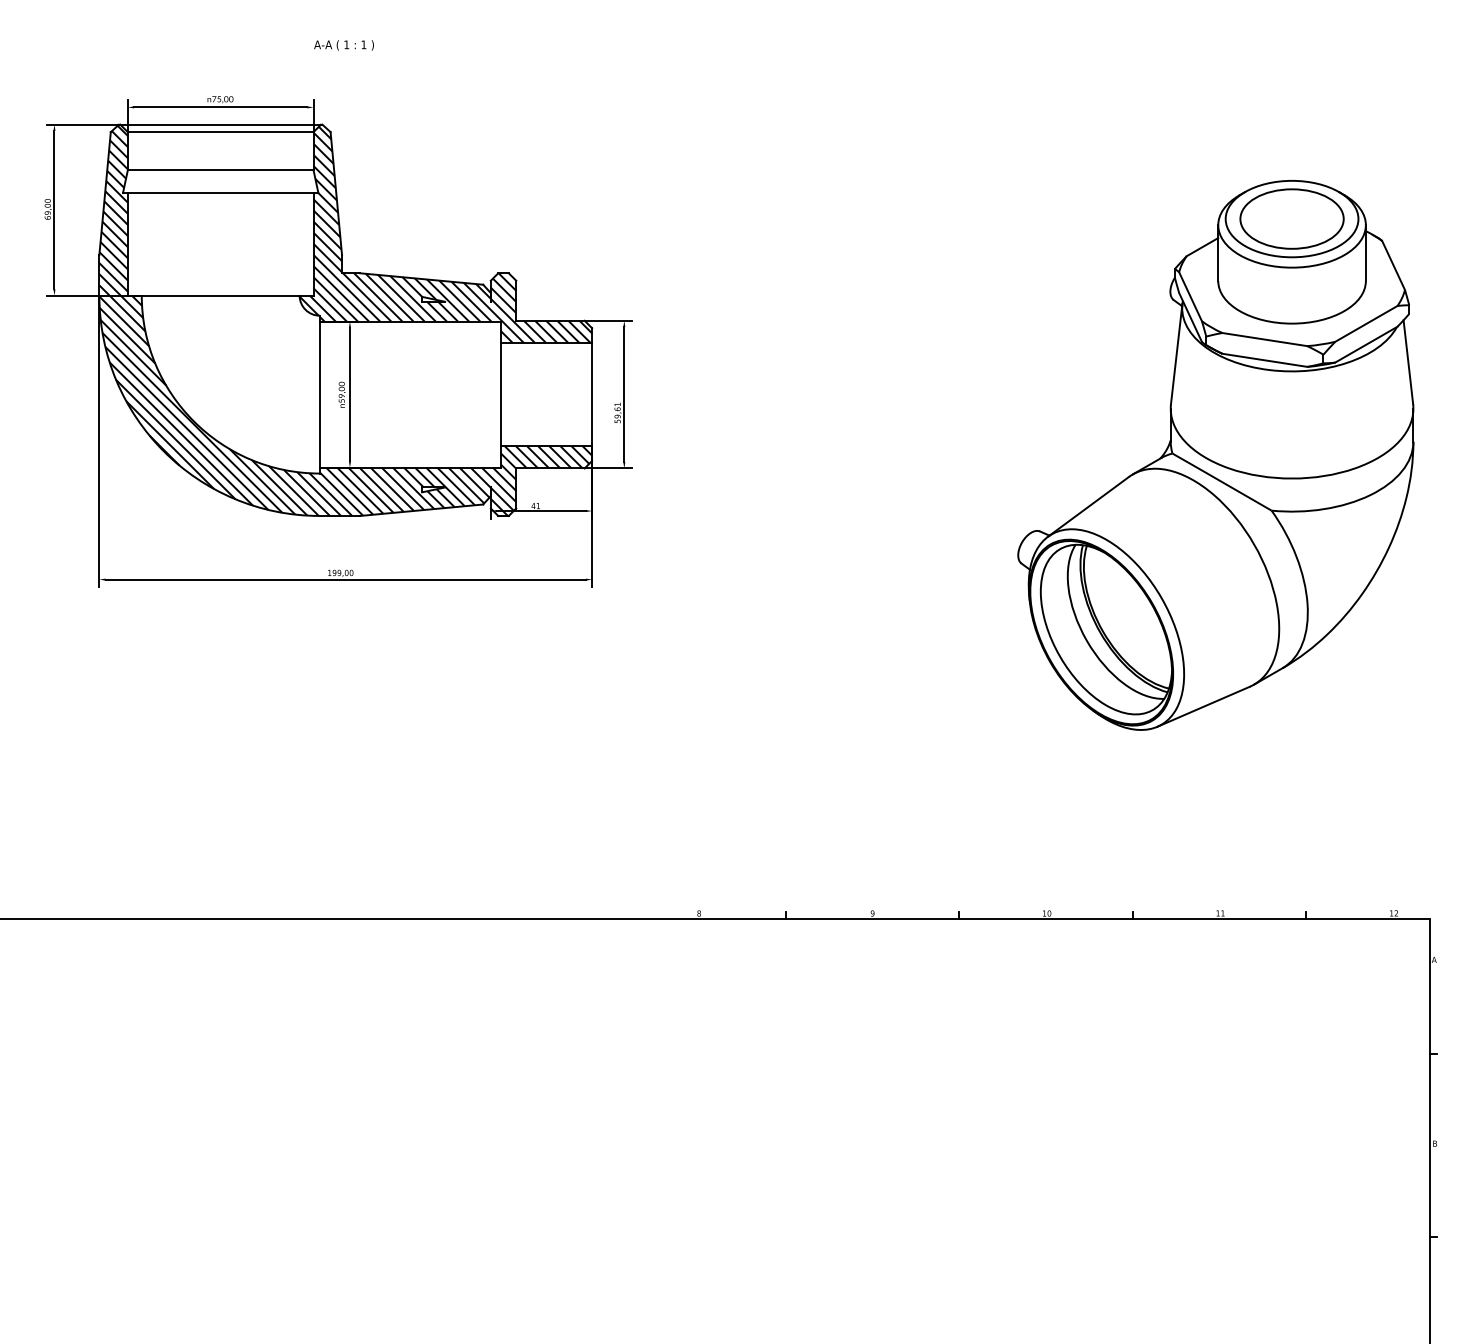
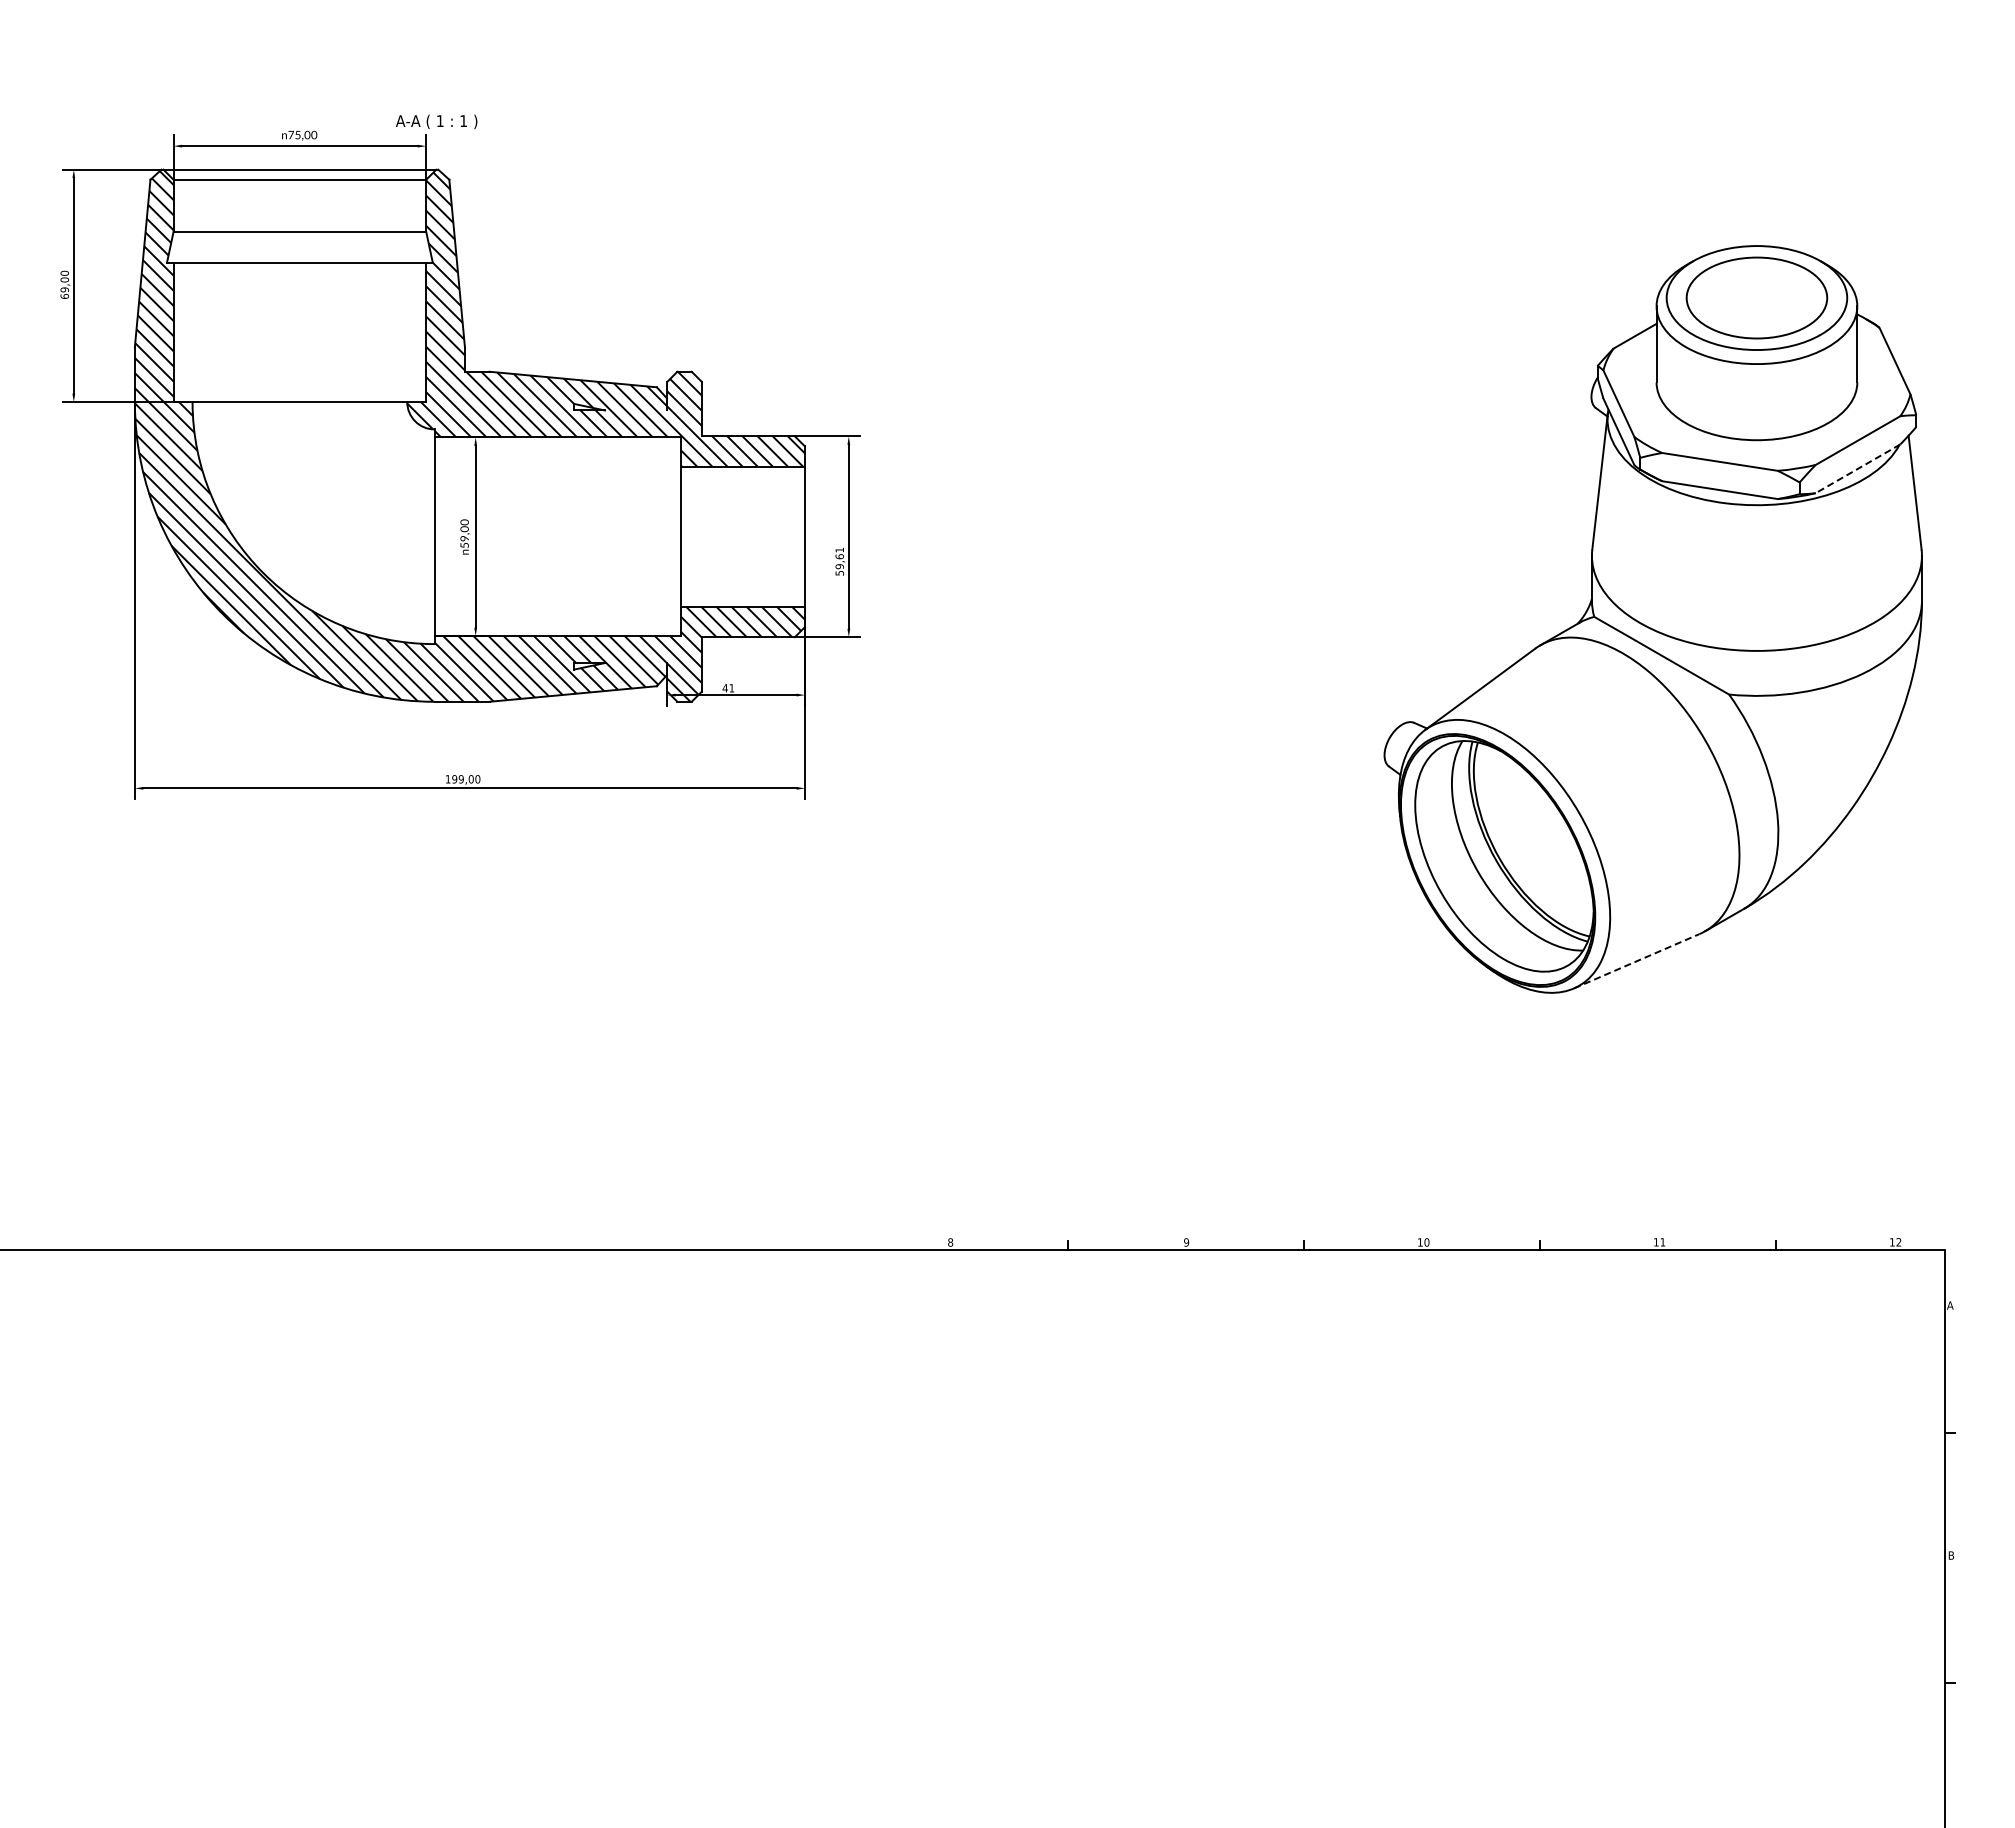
text: (343, 45) -> (436, 121), moved
line: (1366, 344) -> (1858, 468), solid -> dashed
line: (1204, 706) -> (1637, 961), solid -> dashed

